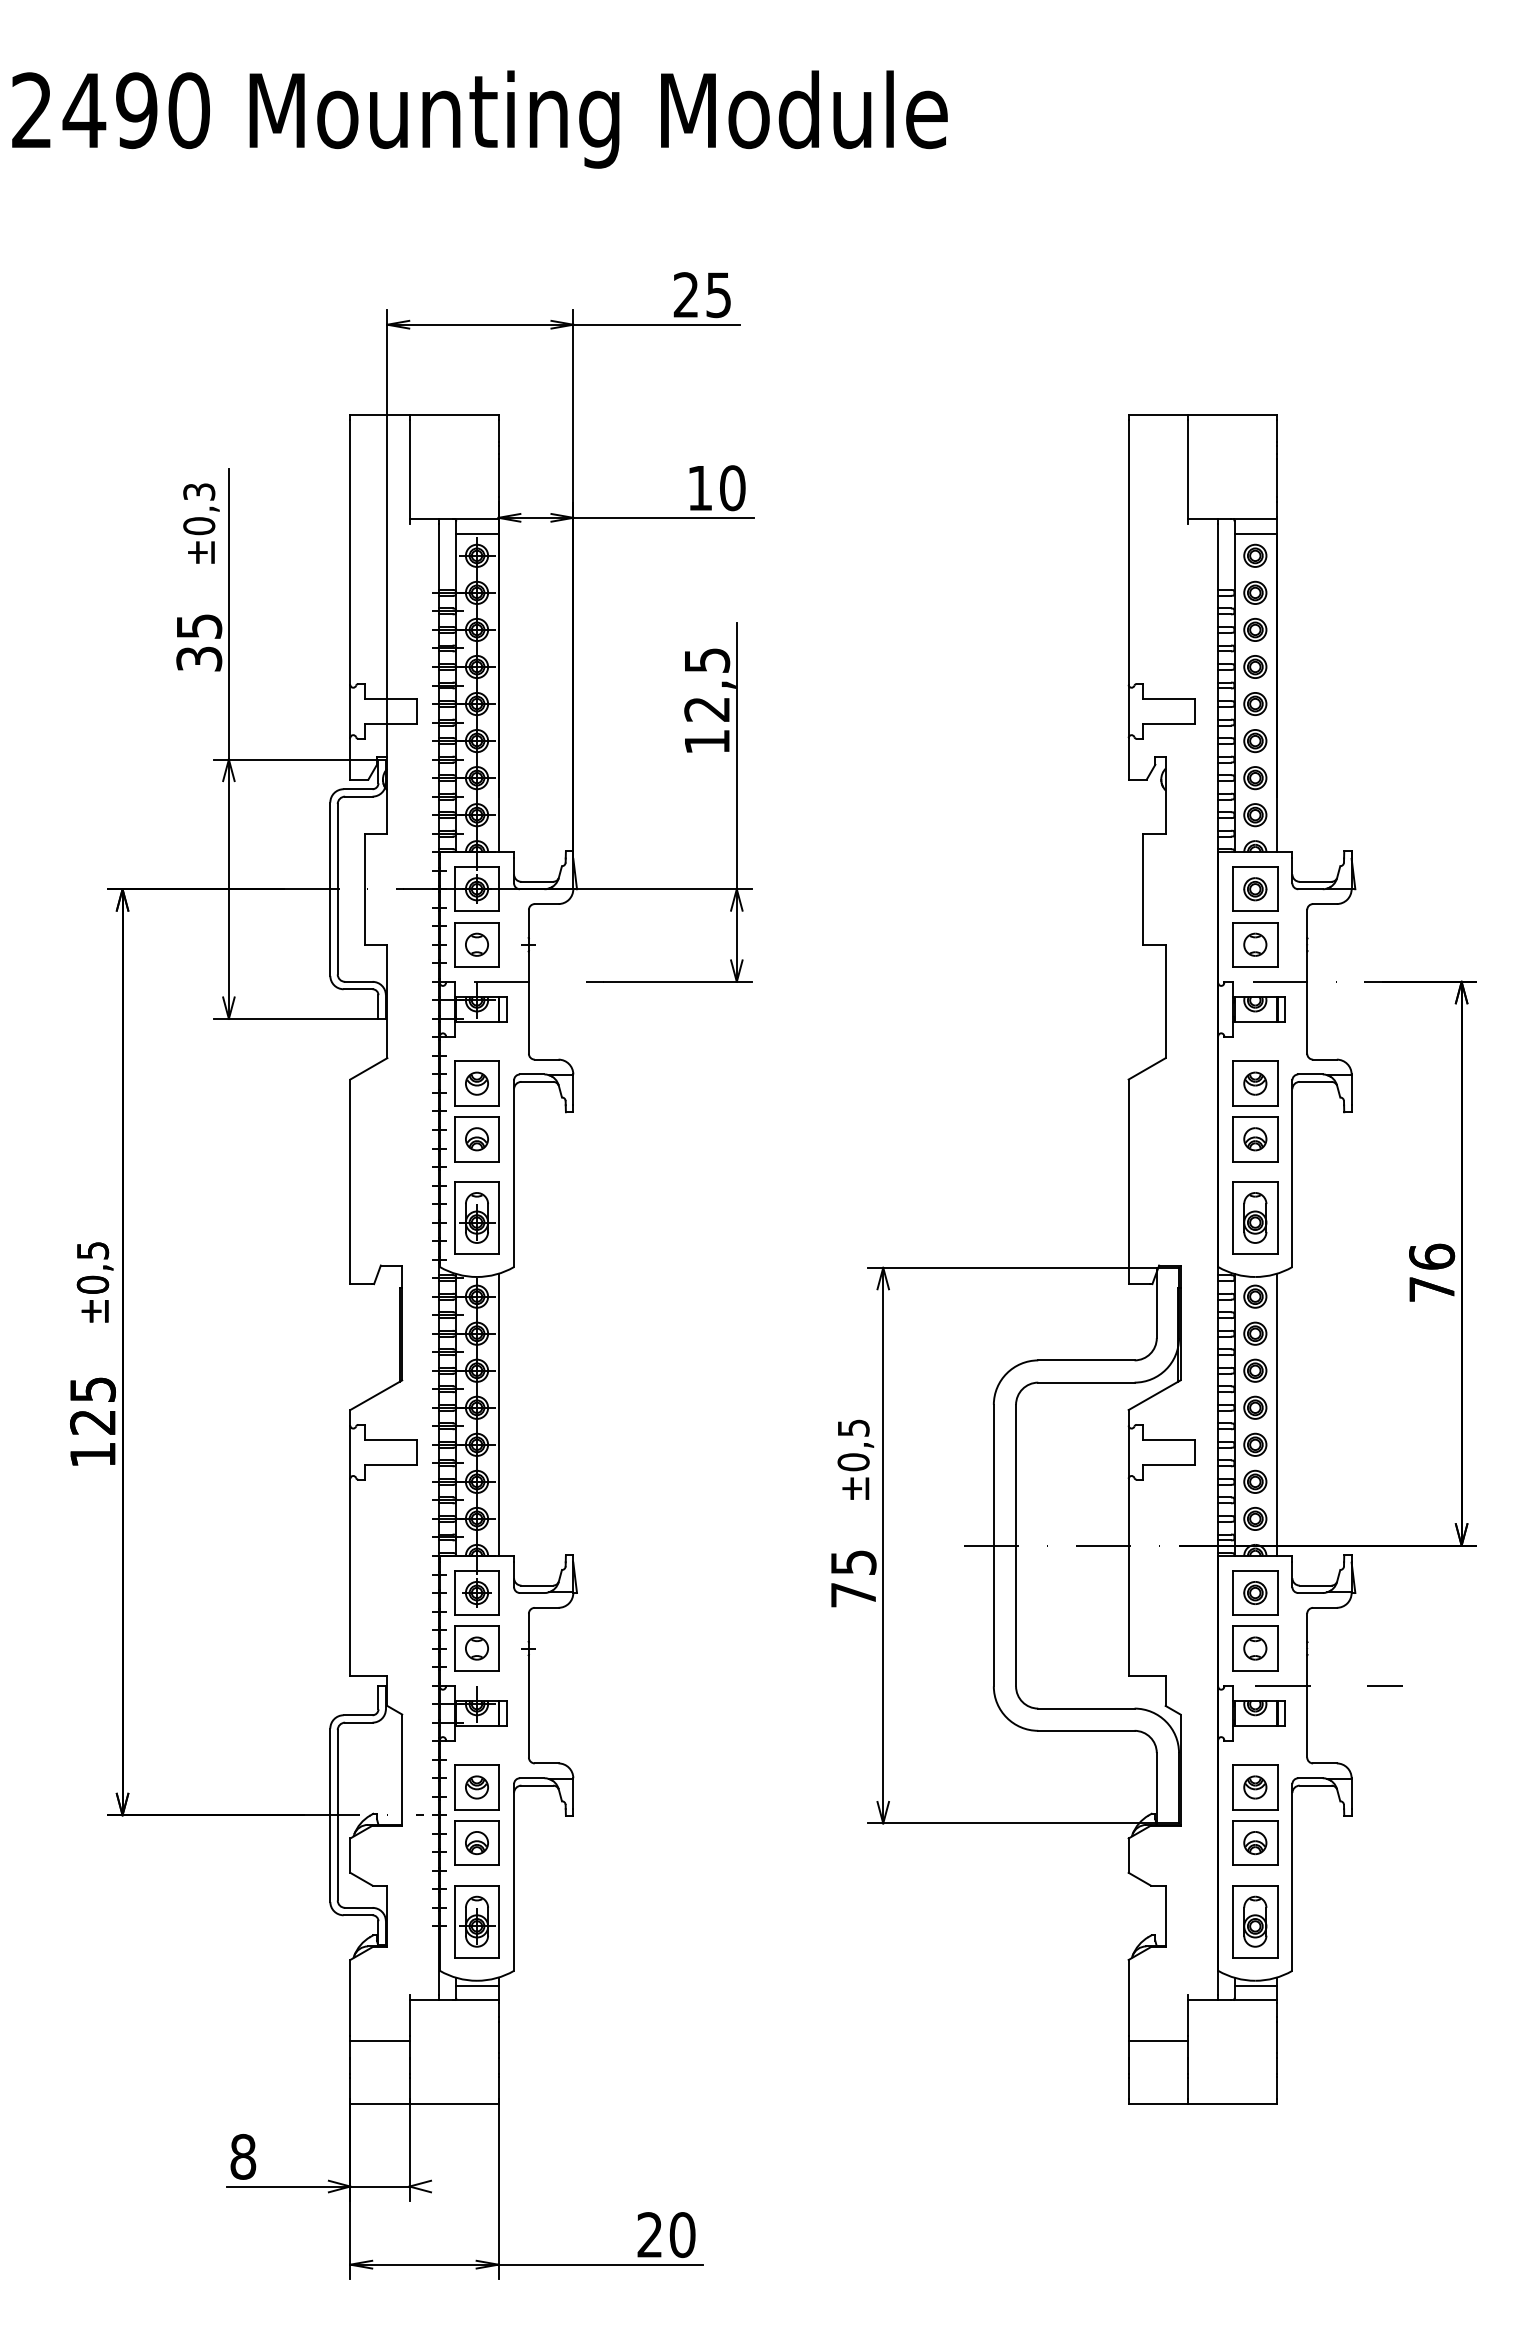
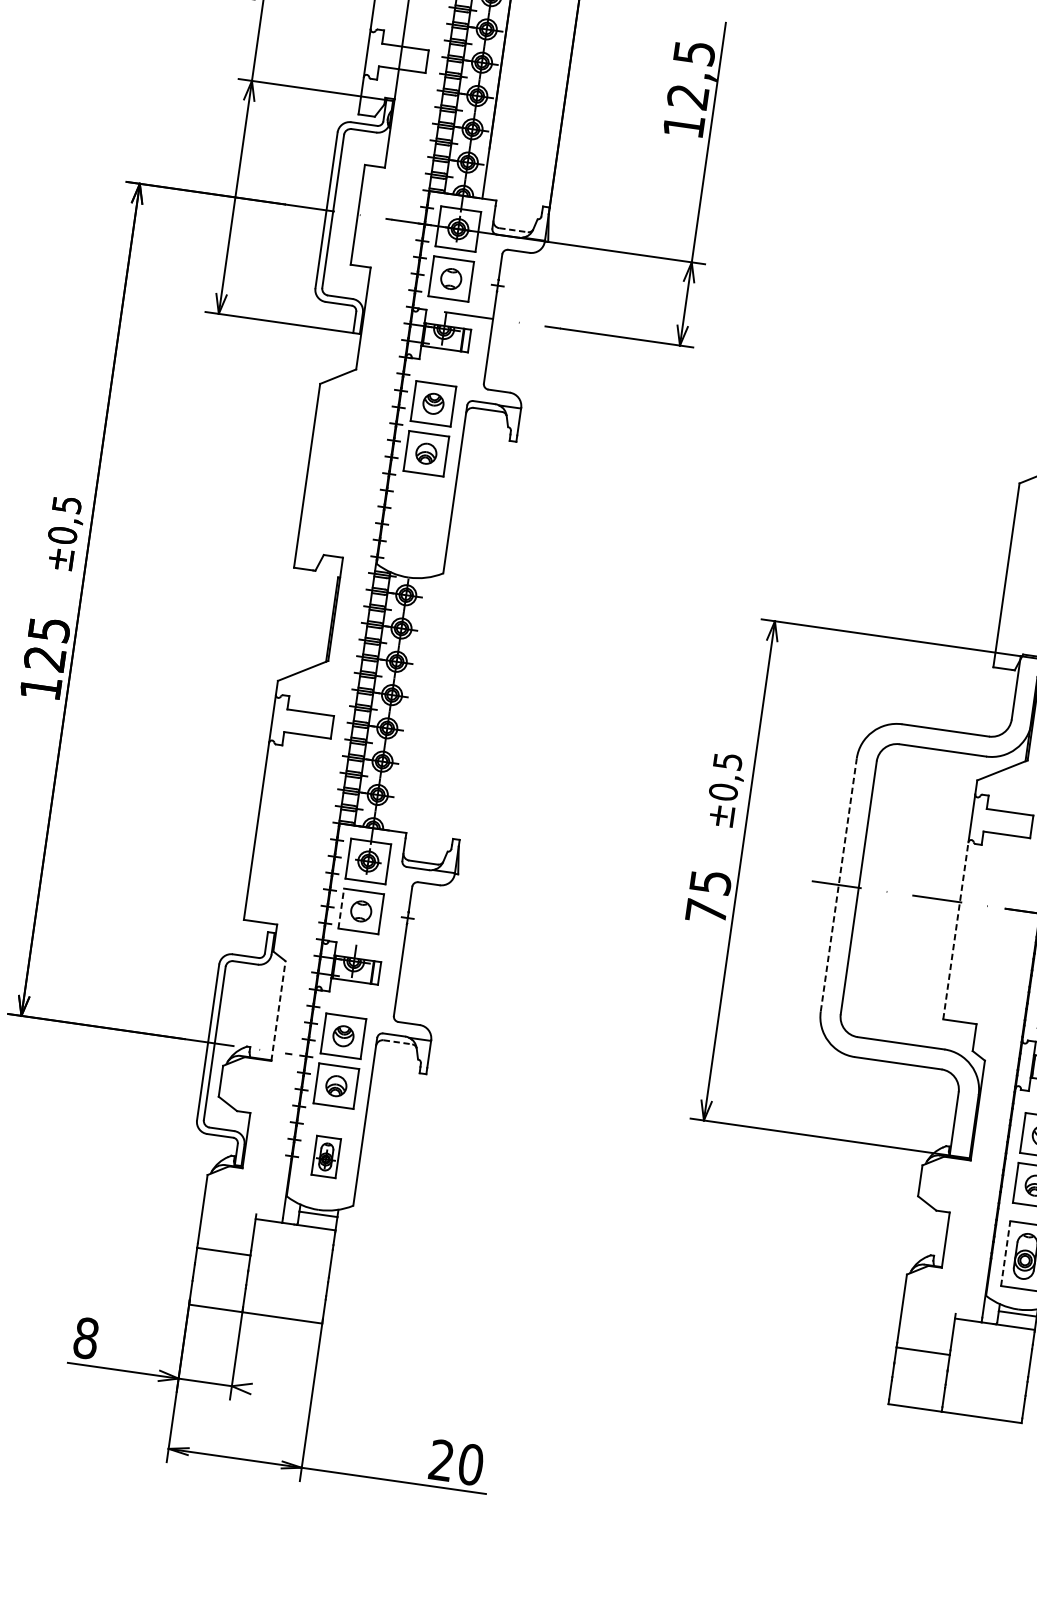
line: (537, 881) -> (513, 229), solid -> dashed
part: (476, 1217) -> (415, 524), removed
line: (498, 1414) -> (410, 703), removed
line: (993, 1545) -> (838, 884), solid -> dashed
line: (1128, 1577) -> (955, 930), solid -> dashed
line: (454, 1648) -> (341, 908), solid -> dashed
line: (402, 1770) -> (278, 1011), solid -> dashed
line: (537, 1785) -> (398, 1042), solid -> dashed
part: (476, 1921) -> (325, 1156), size x0.6
line: (1233, 1921) -> (1006, 1253), solid -> dashed

